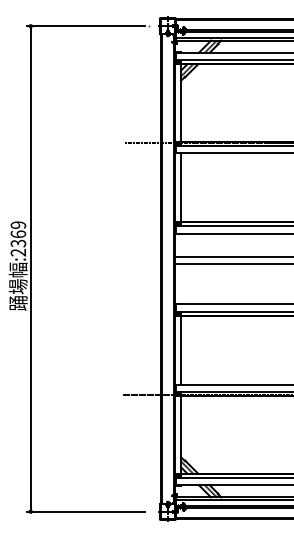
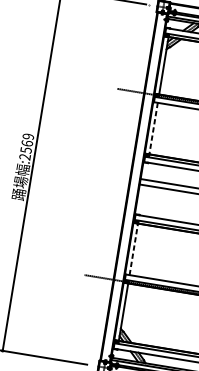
line: (181, 187) -> (153, 128), solid -> dashed
text: (17, 242) -> (25, 149), :2369 -> :2569
line: (181, 350) -> (134, 249), solid -> dashed

